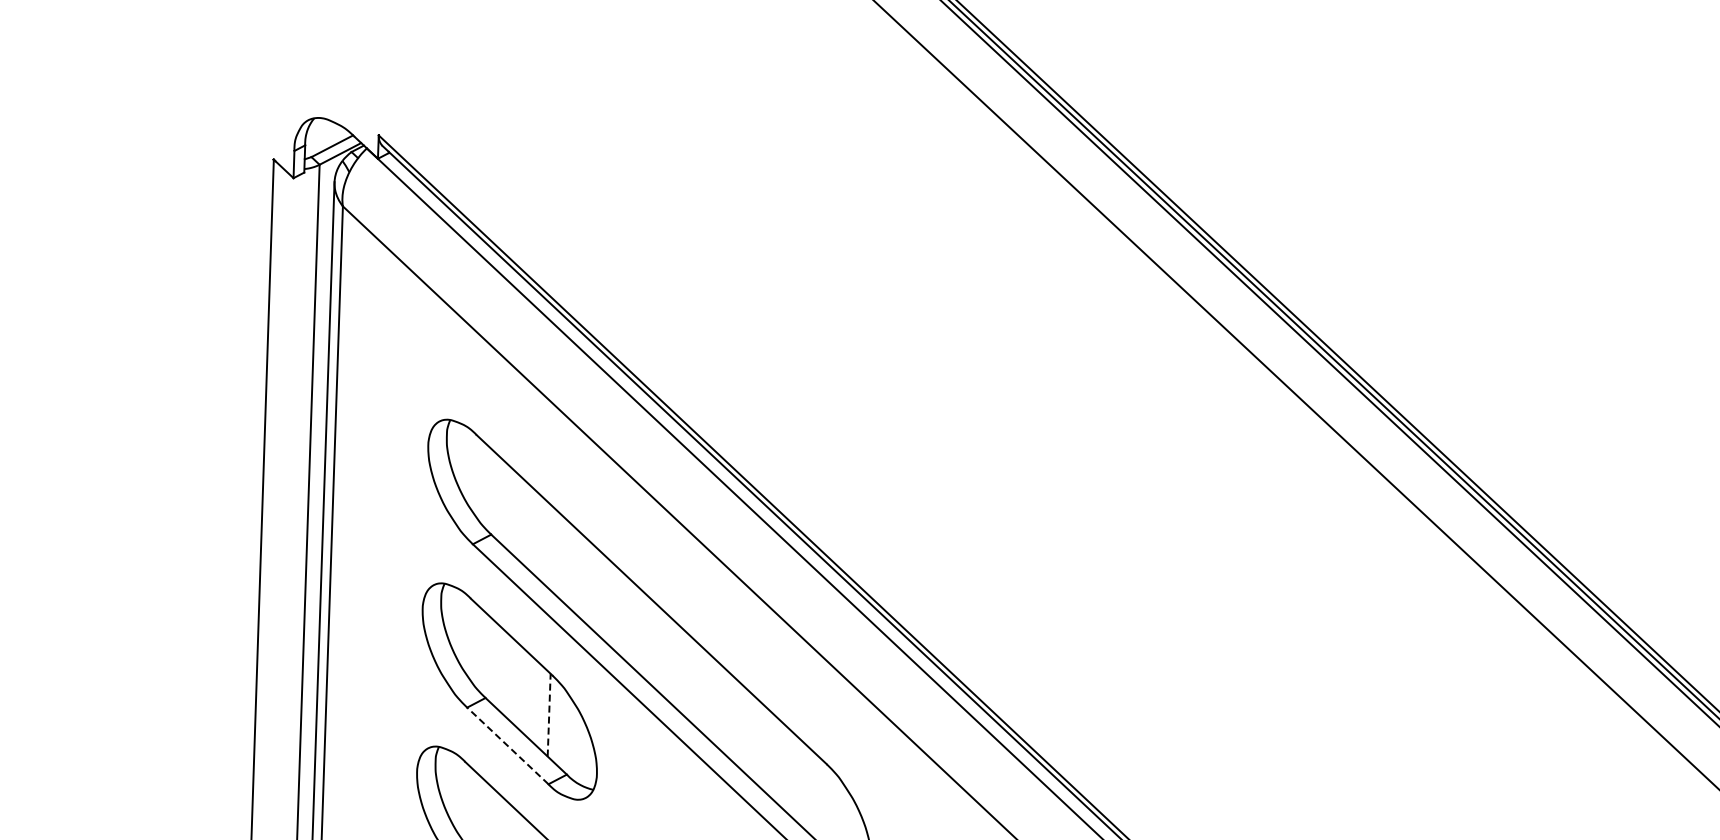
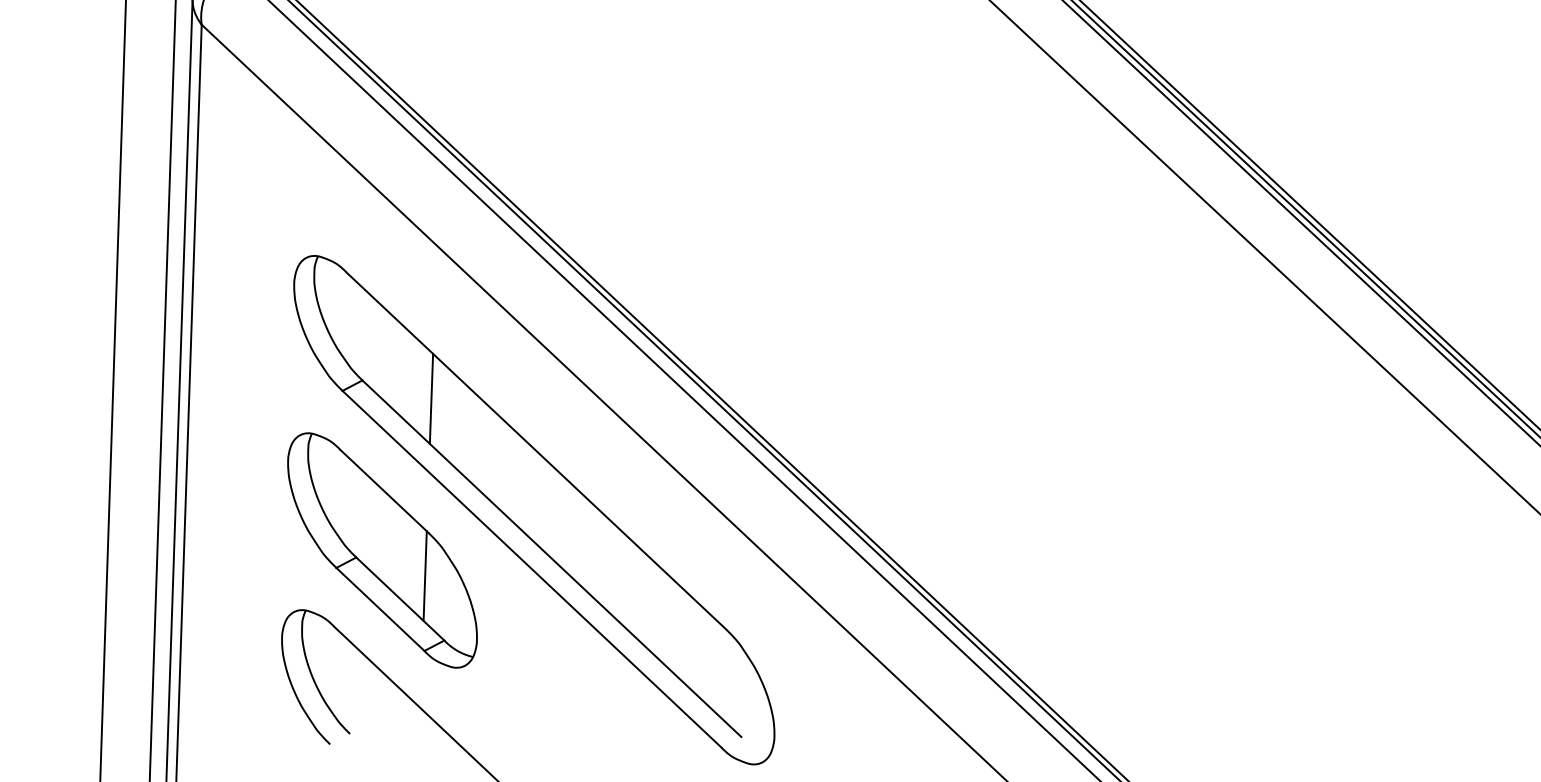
line: (554, 551) -> (430, 398), added
line: (549, 714) -> (425, 575), dashed -> solid
line: (507, 745) -> (380, 608), dashed -> solid

